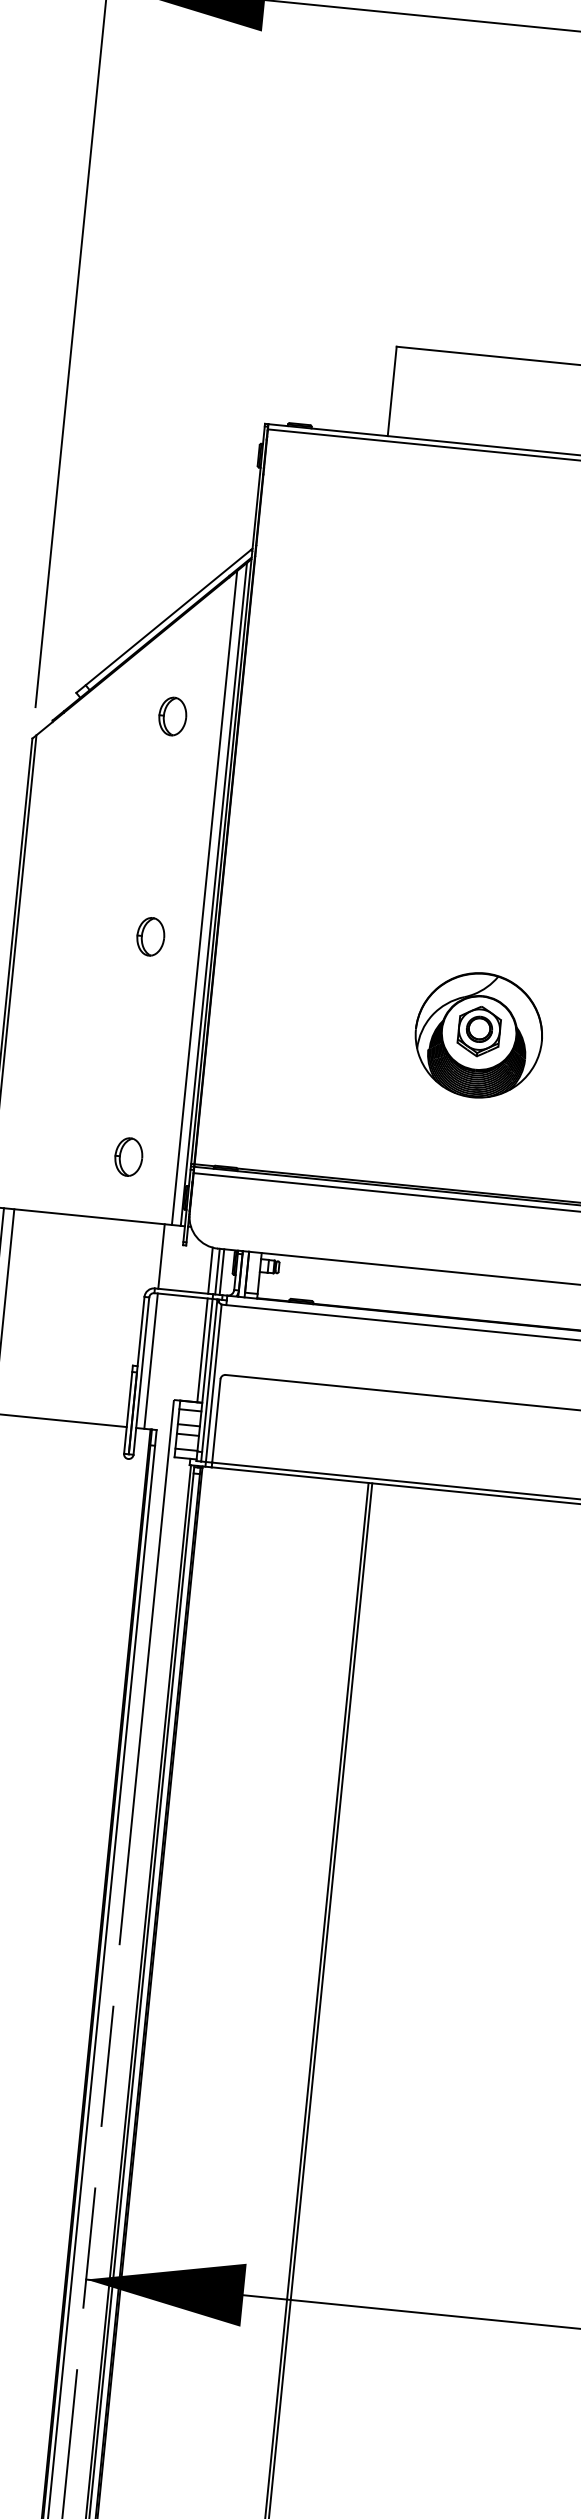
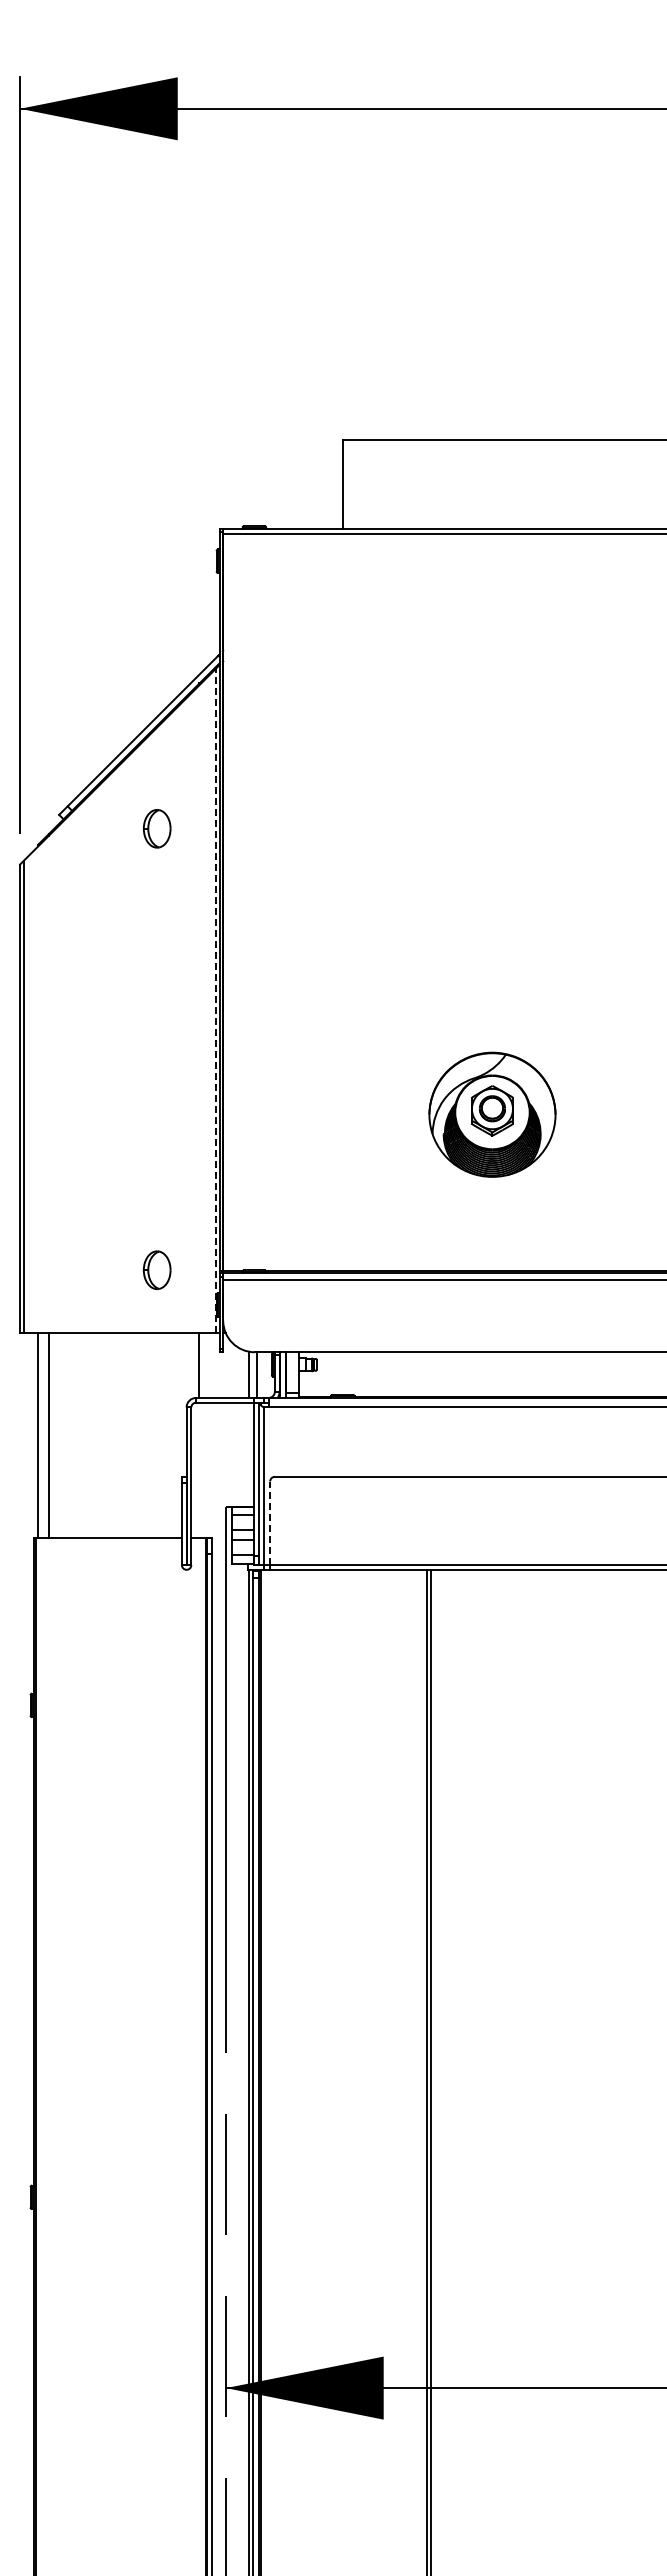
line: (213, 893) -> (215, 1000), solid -> dashed
line: (204, 897) -> (206, 1005), removed
part: (151, 936) -> (157, 1049), removed
line: (221, 1271) -> (260, 1374), removed
line: (202, 1350) -> (249, 1454), removed
line: (151, 1361) -> (199, 1470), removed
line: (216, 1421) -> (270, 1523), solid -> dashed

